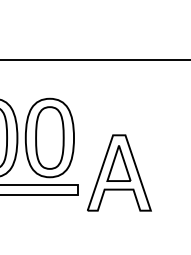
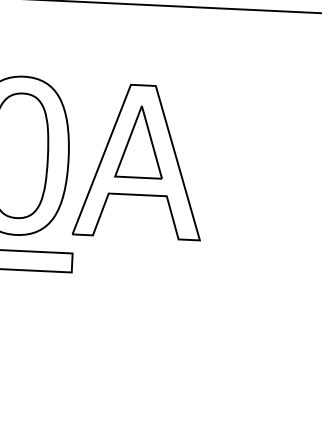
part: (119, 172) -> (140, 160), moved

